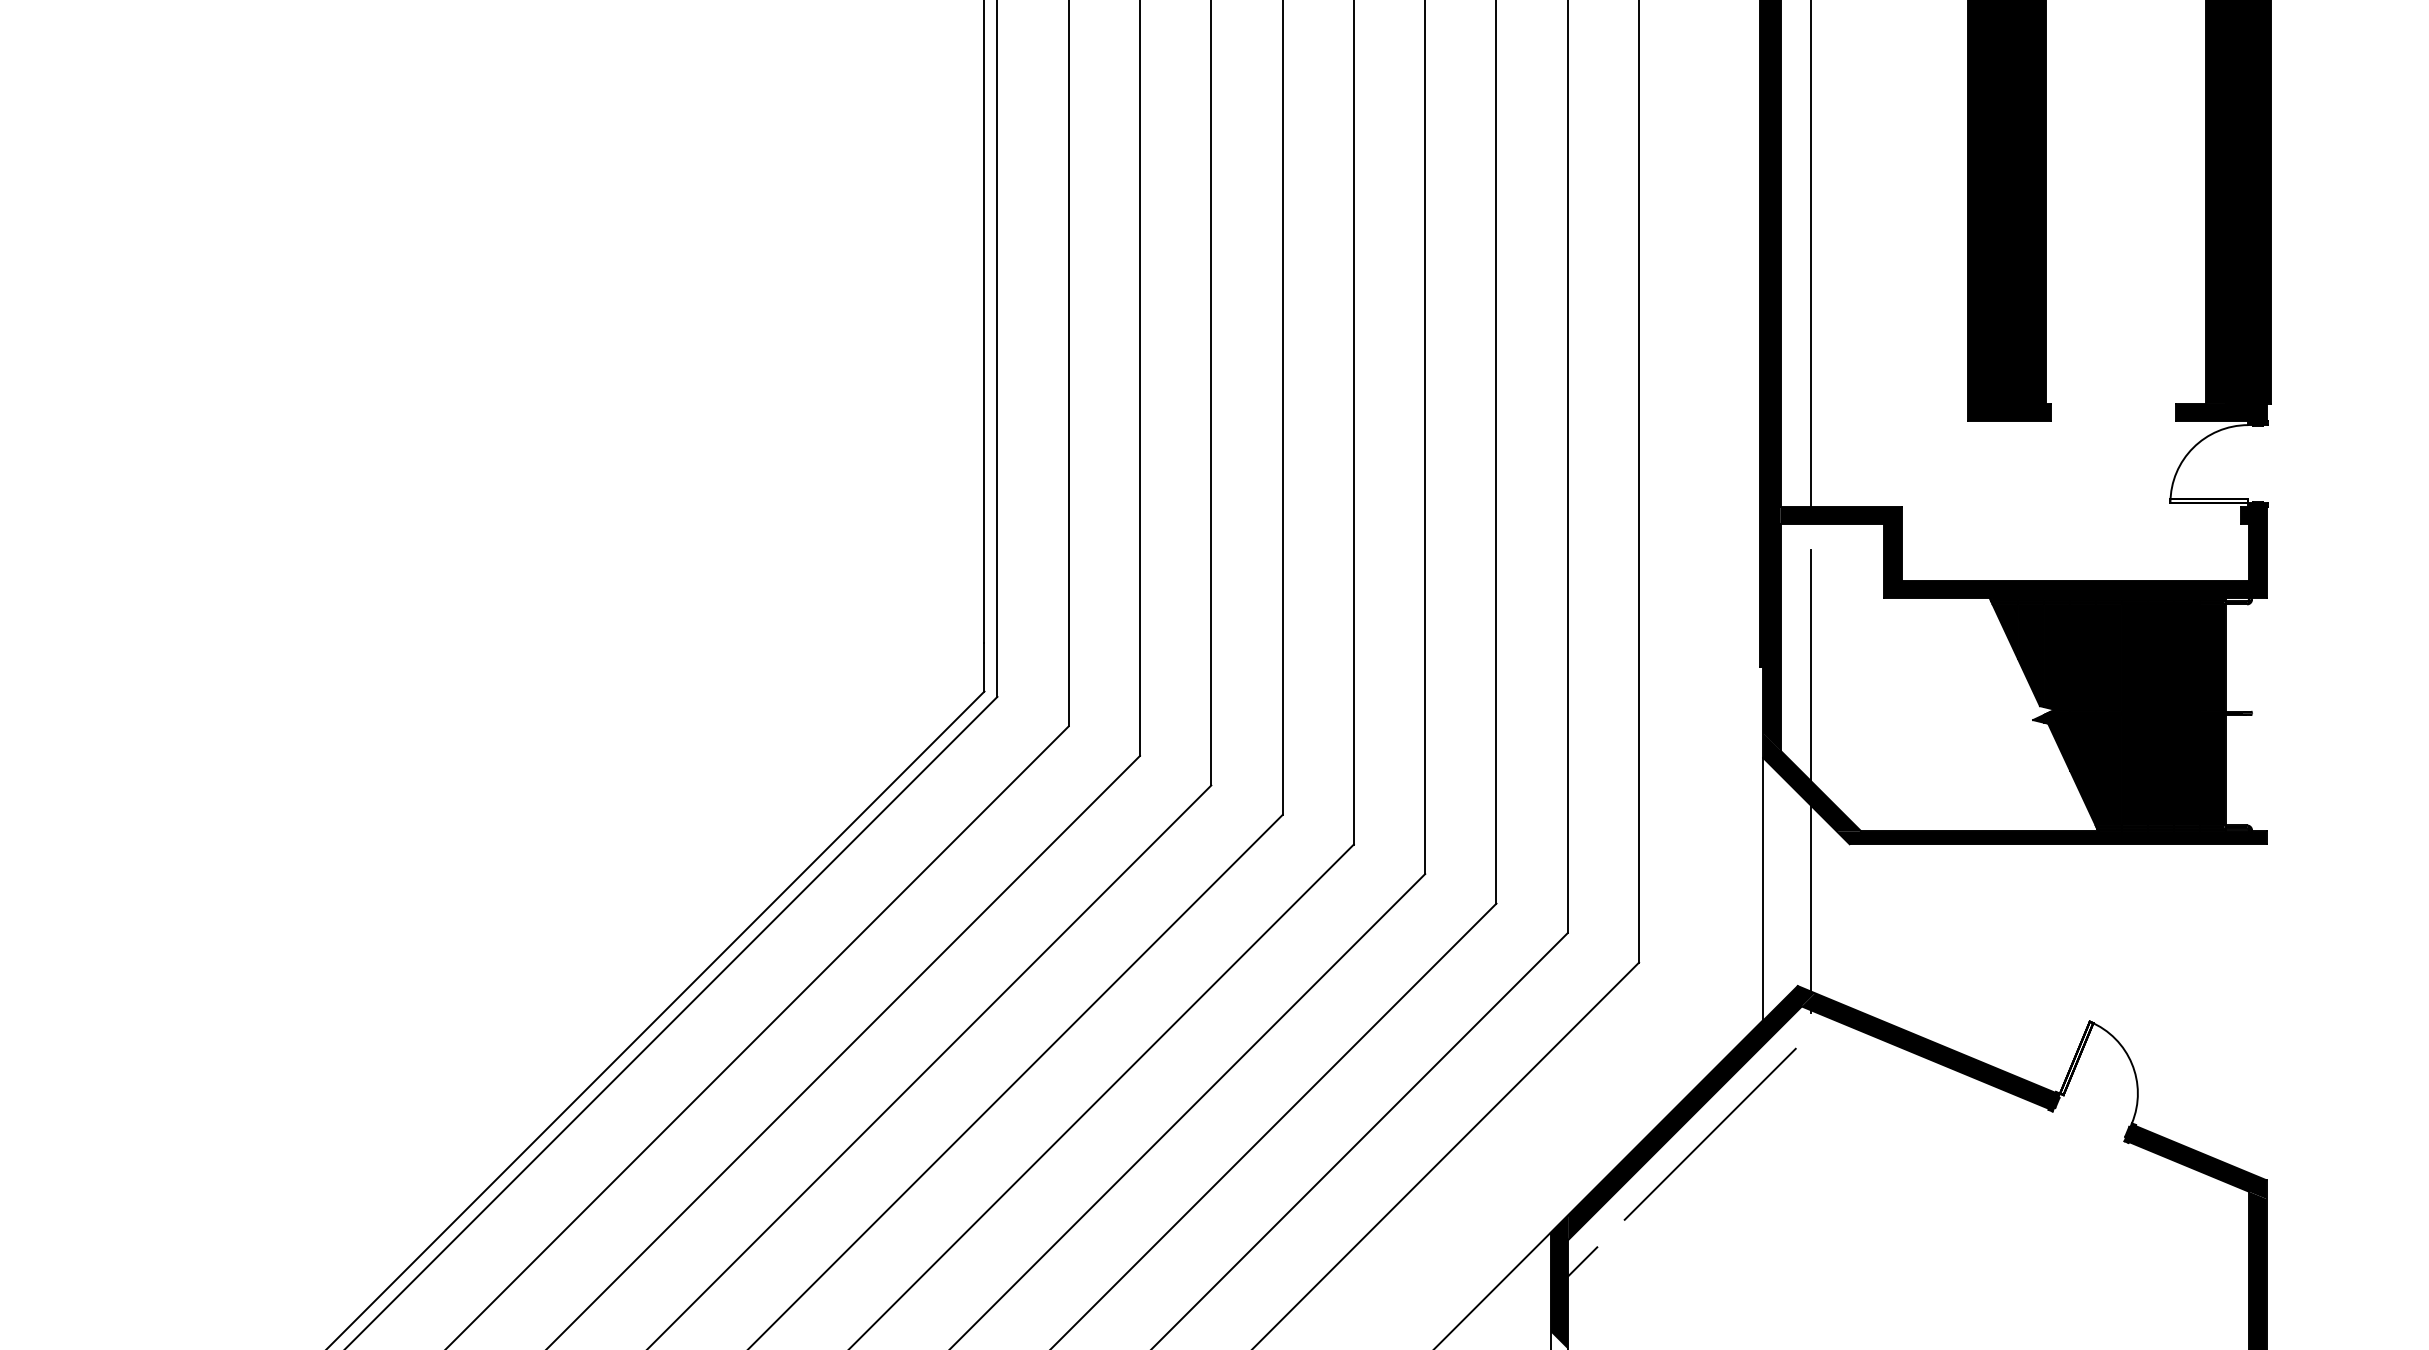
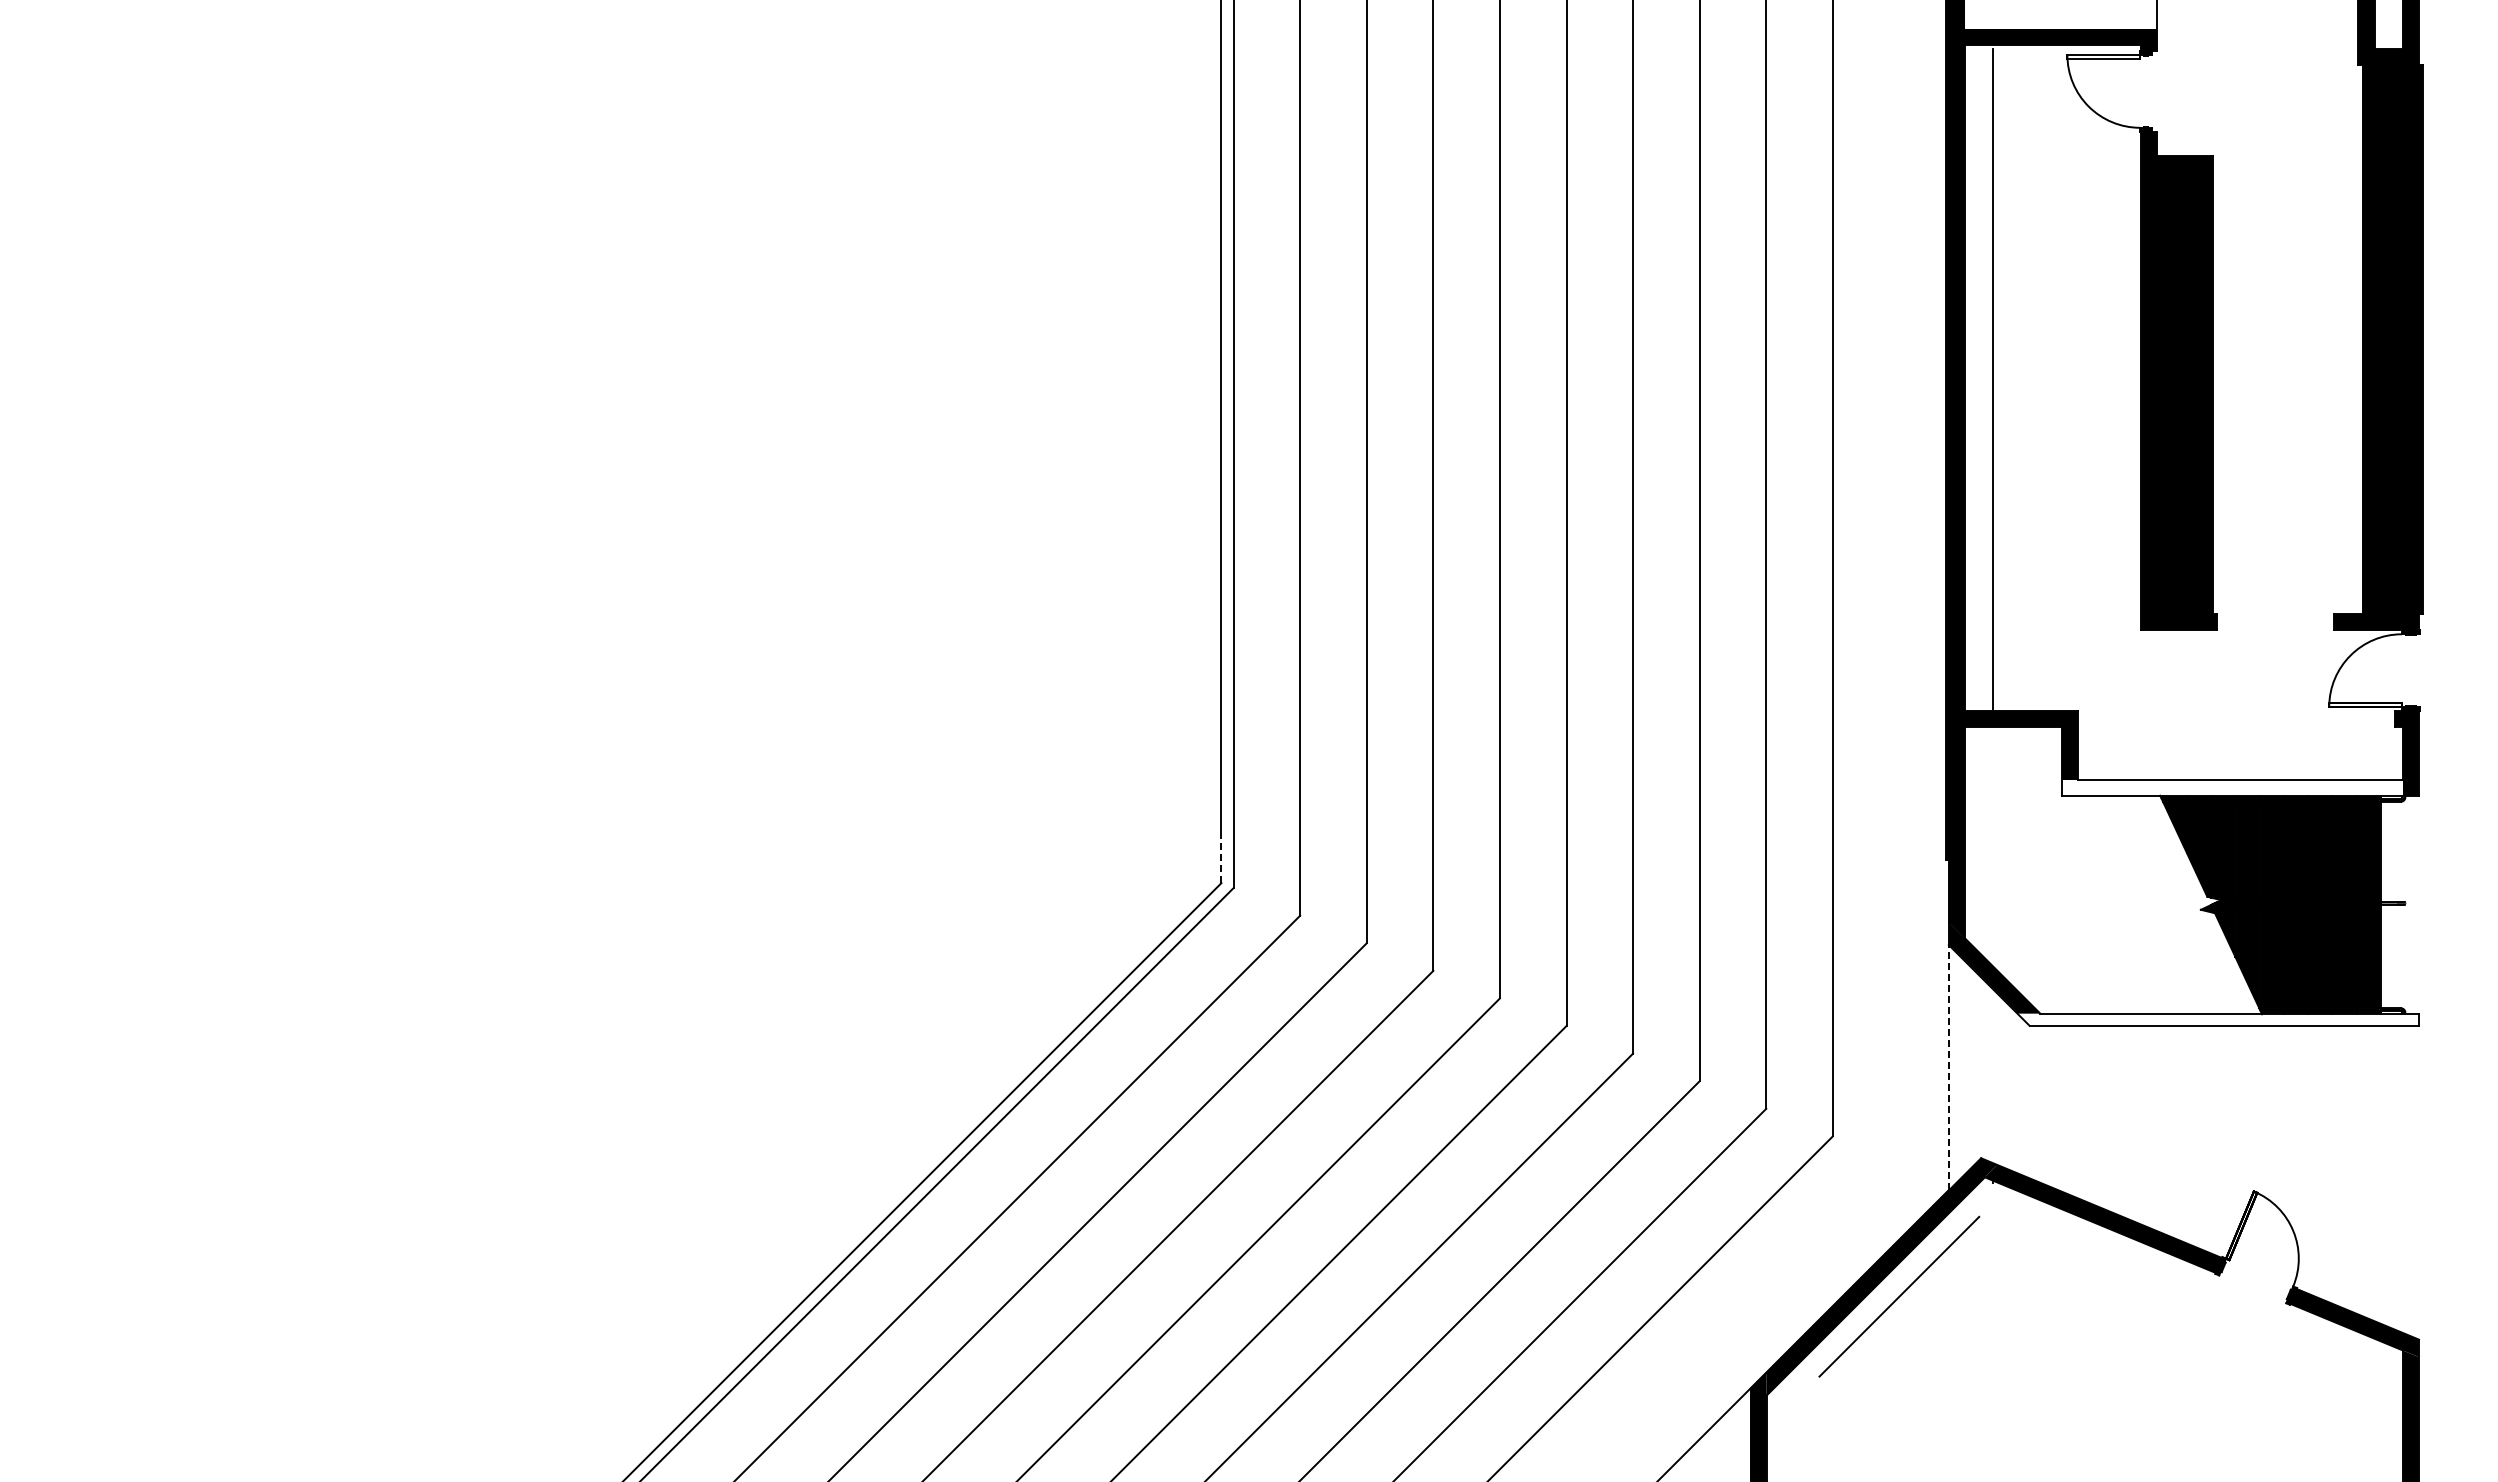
fill: (2065, 589) -> (2231, 787), removed
line: (1811, 665) -> (1993, 858), removed
line: (984, 667) -> (1221, 860), solid -> dashed
fill: (2051, 837) -> (2218, 1019), removed
line: (1762, 888) -> (1948, 1067), solid -> dashed
line: (1811, 898) -> (1993, 1076), removed
line: (1581, 1261) -> (1779, 1415), removed

